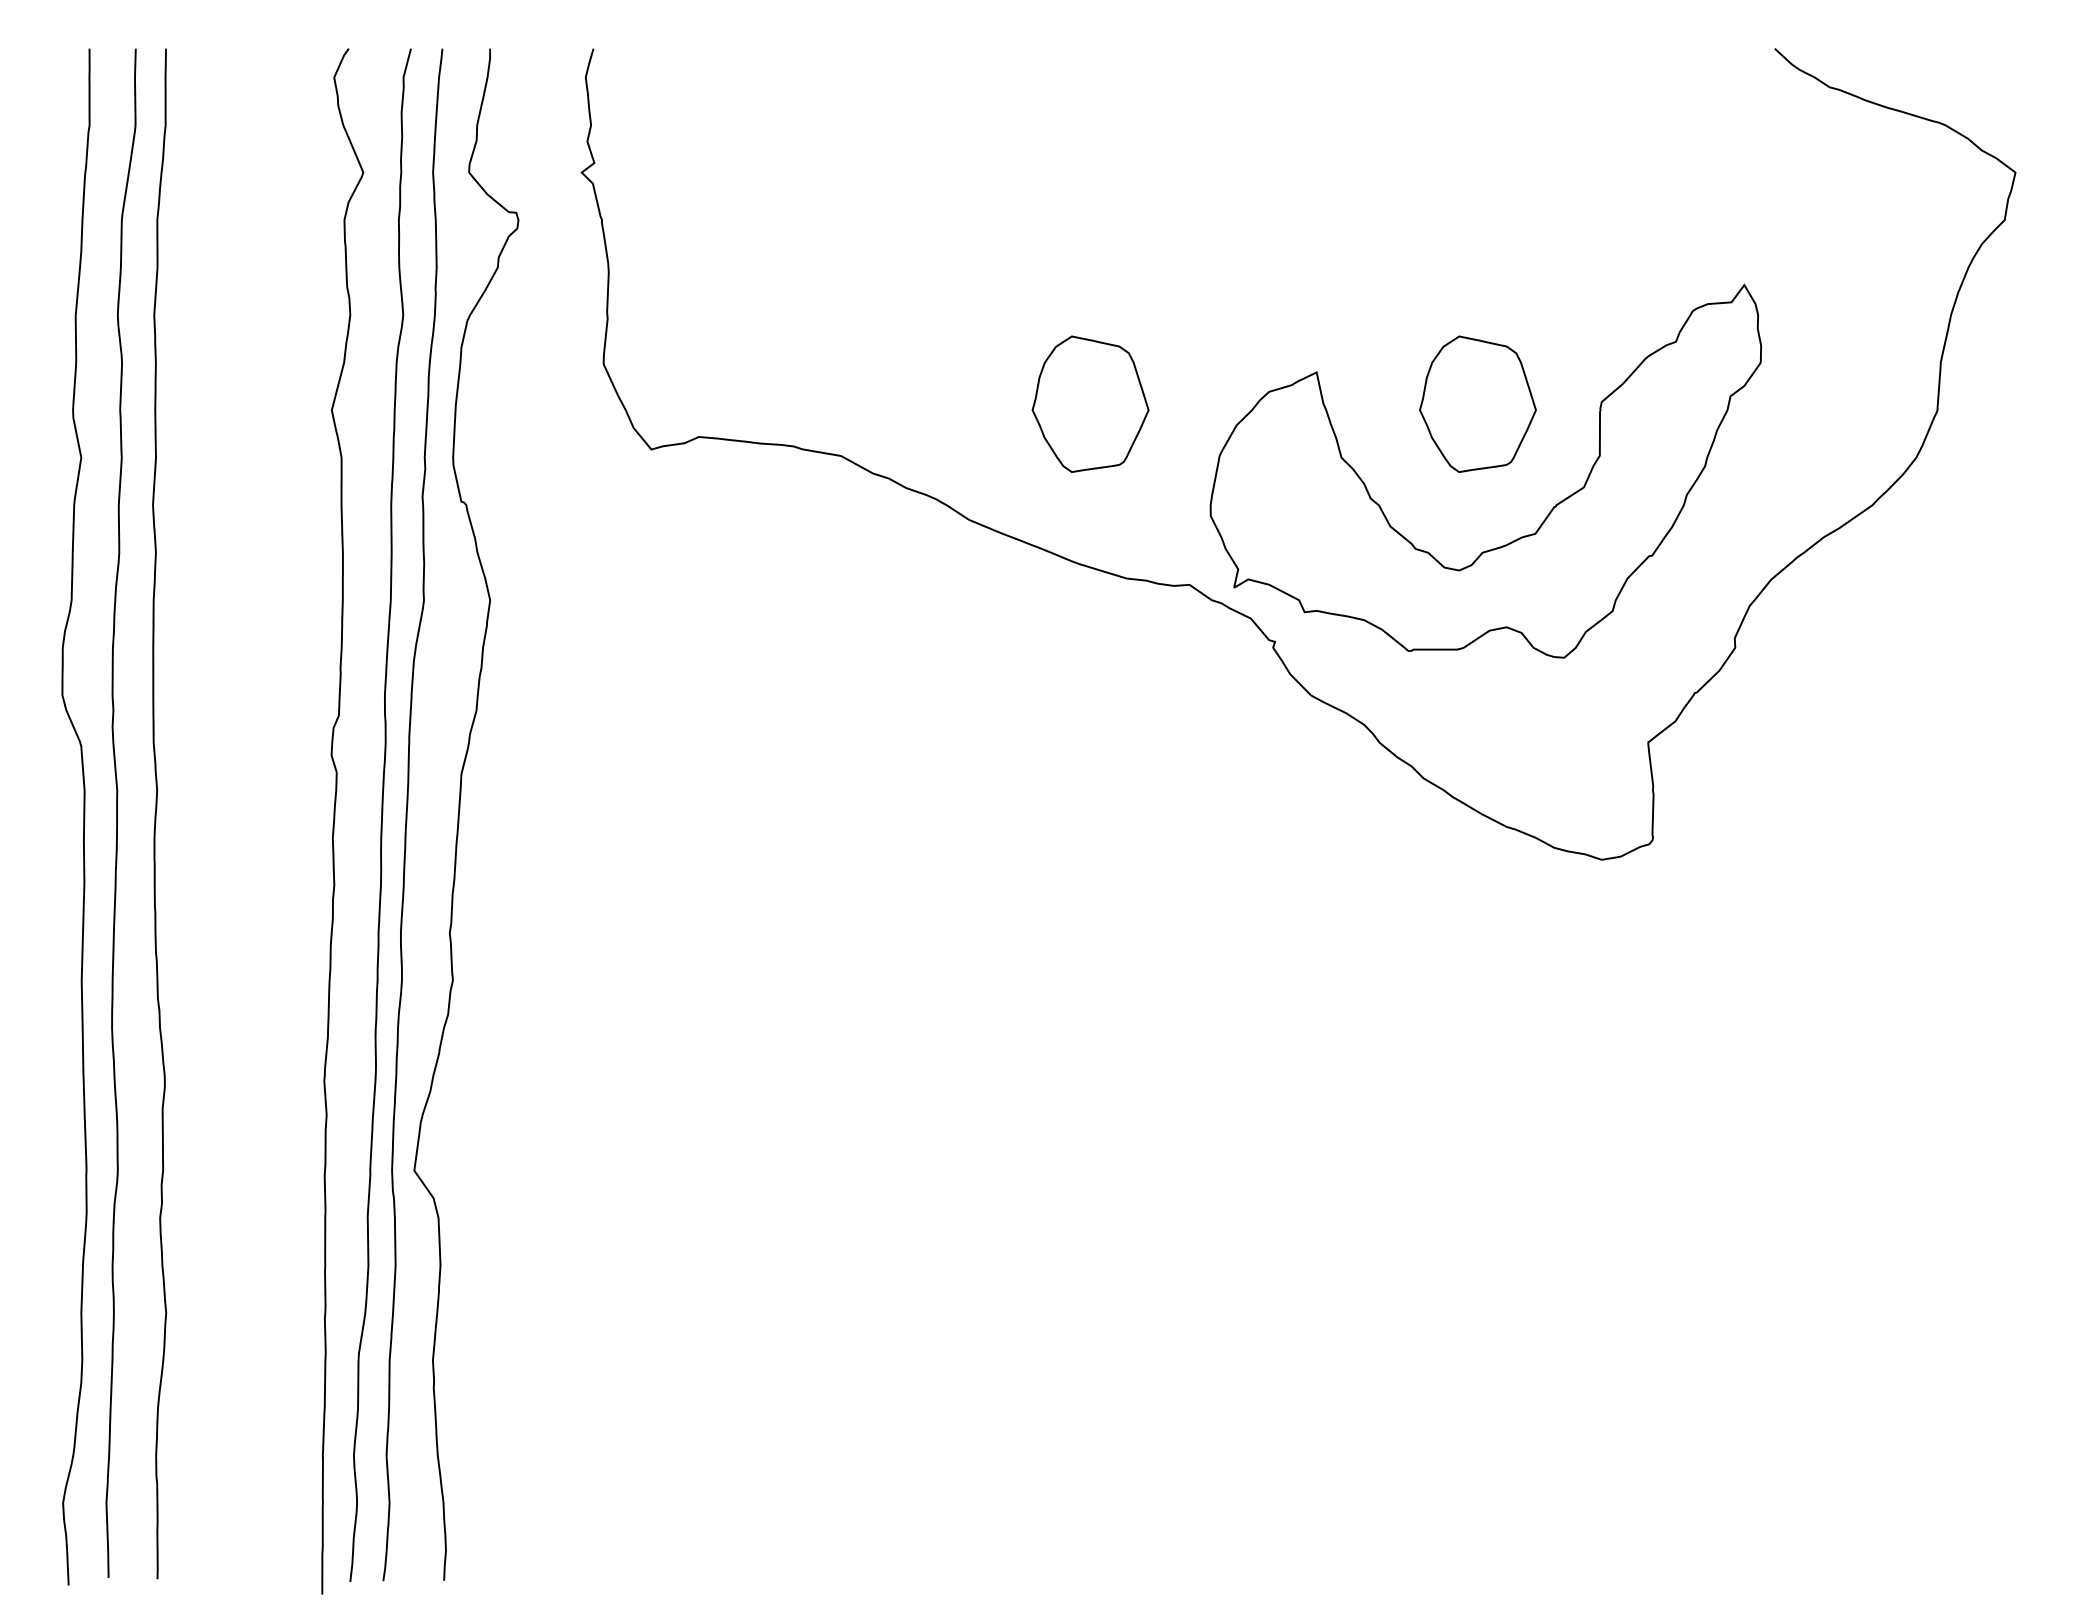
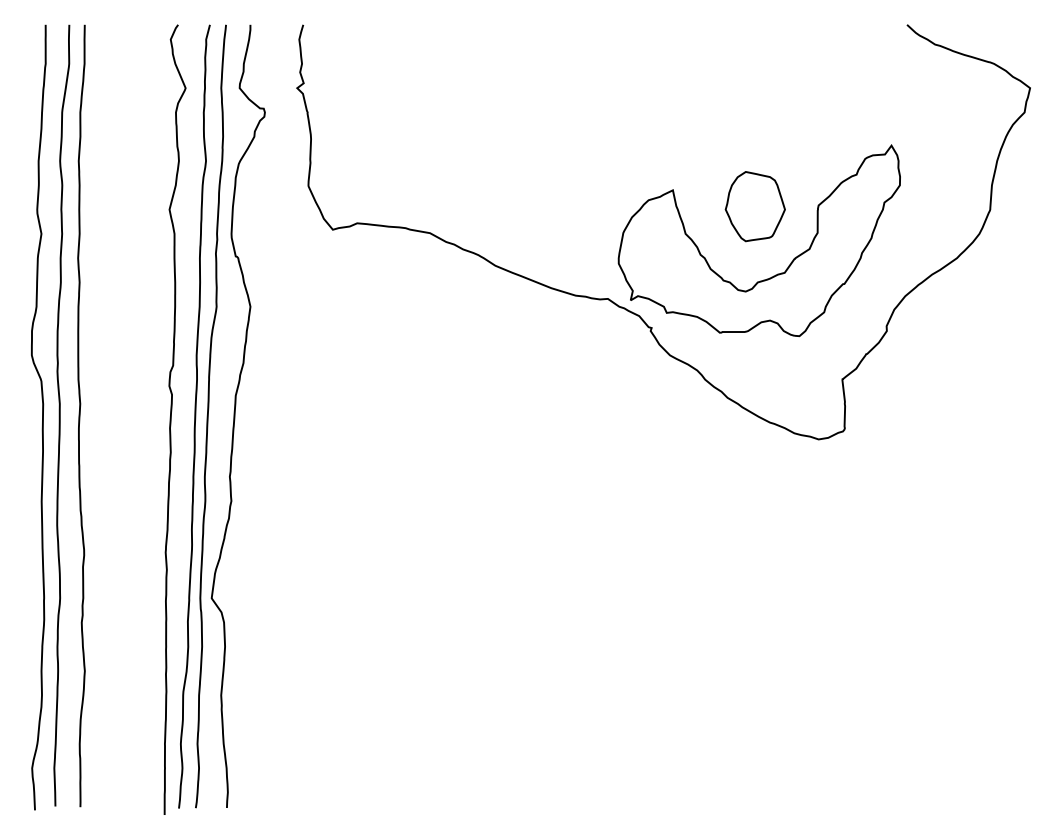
part: (1088, 404) -> (556, 206), removed

